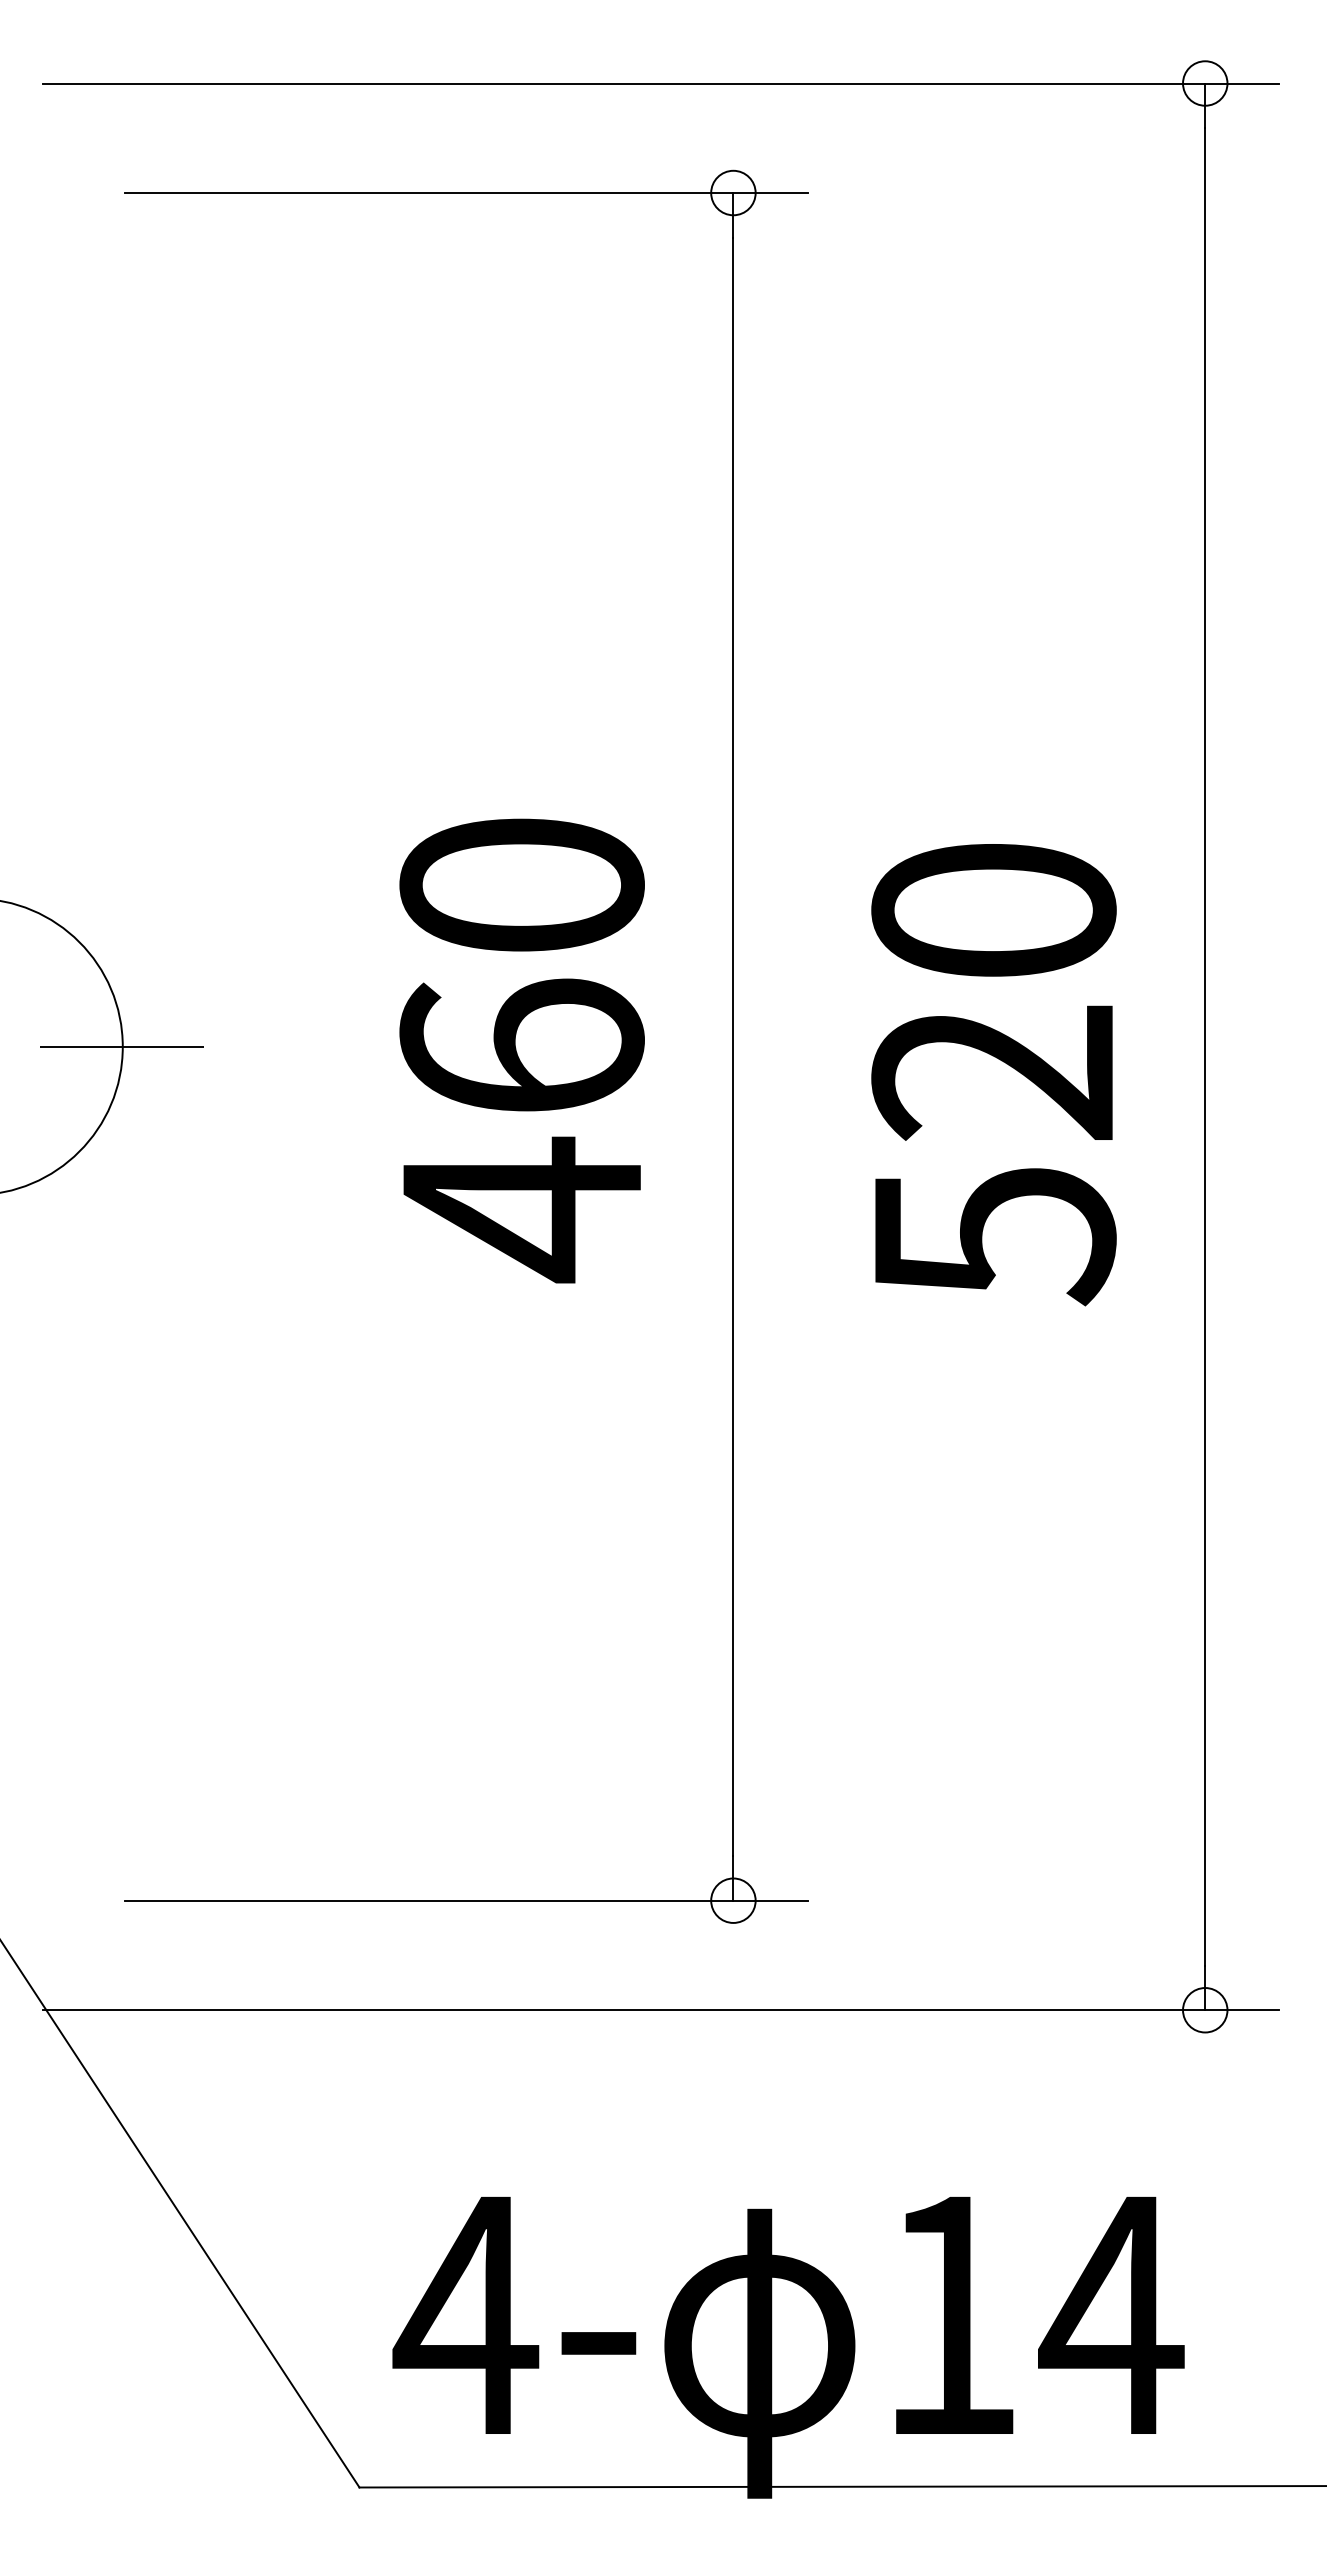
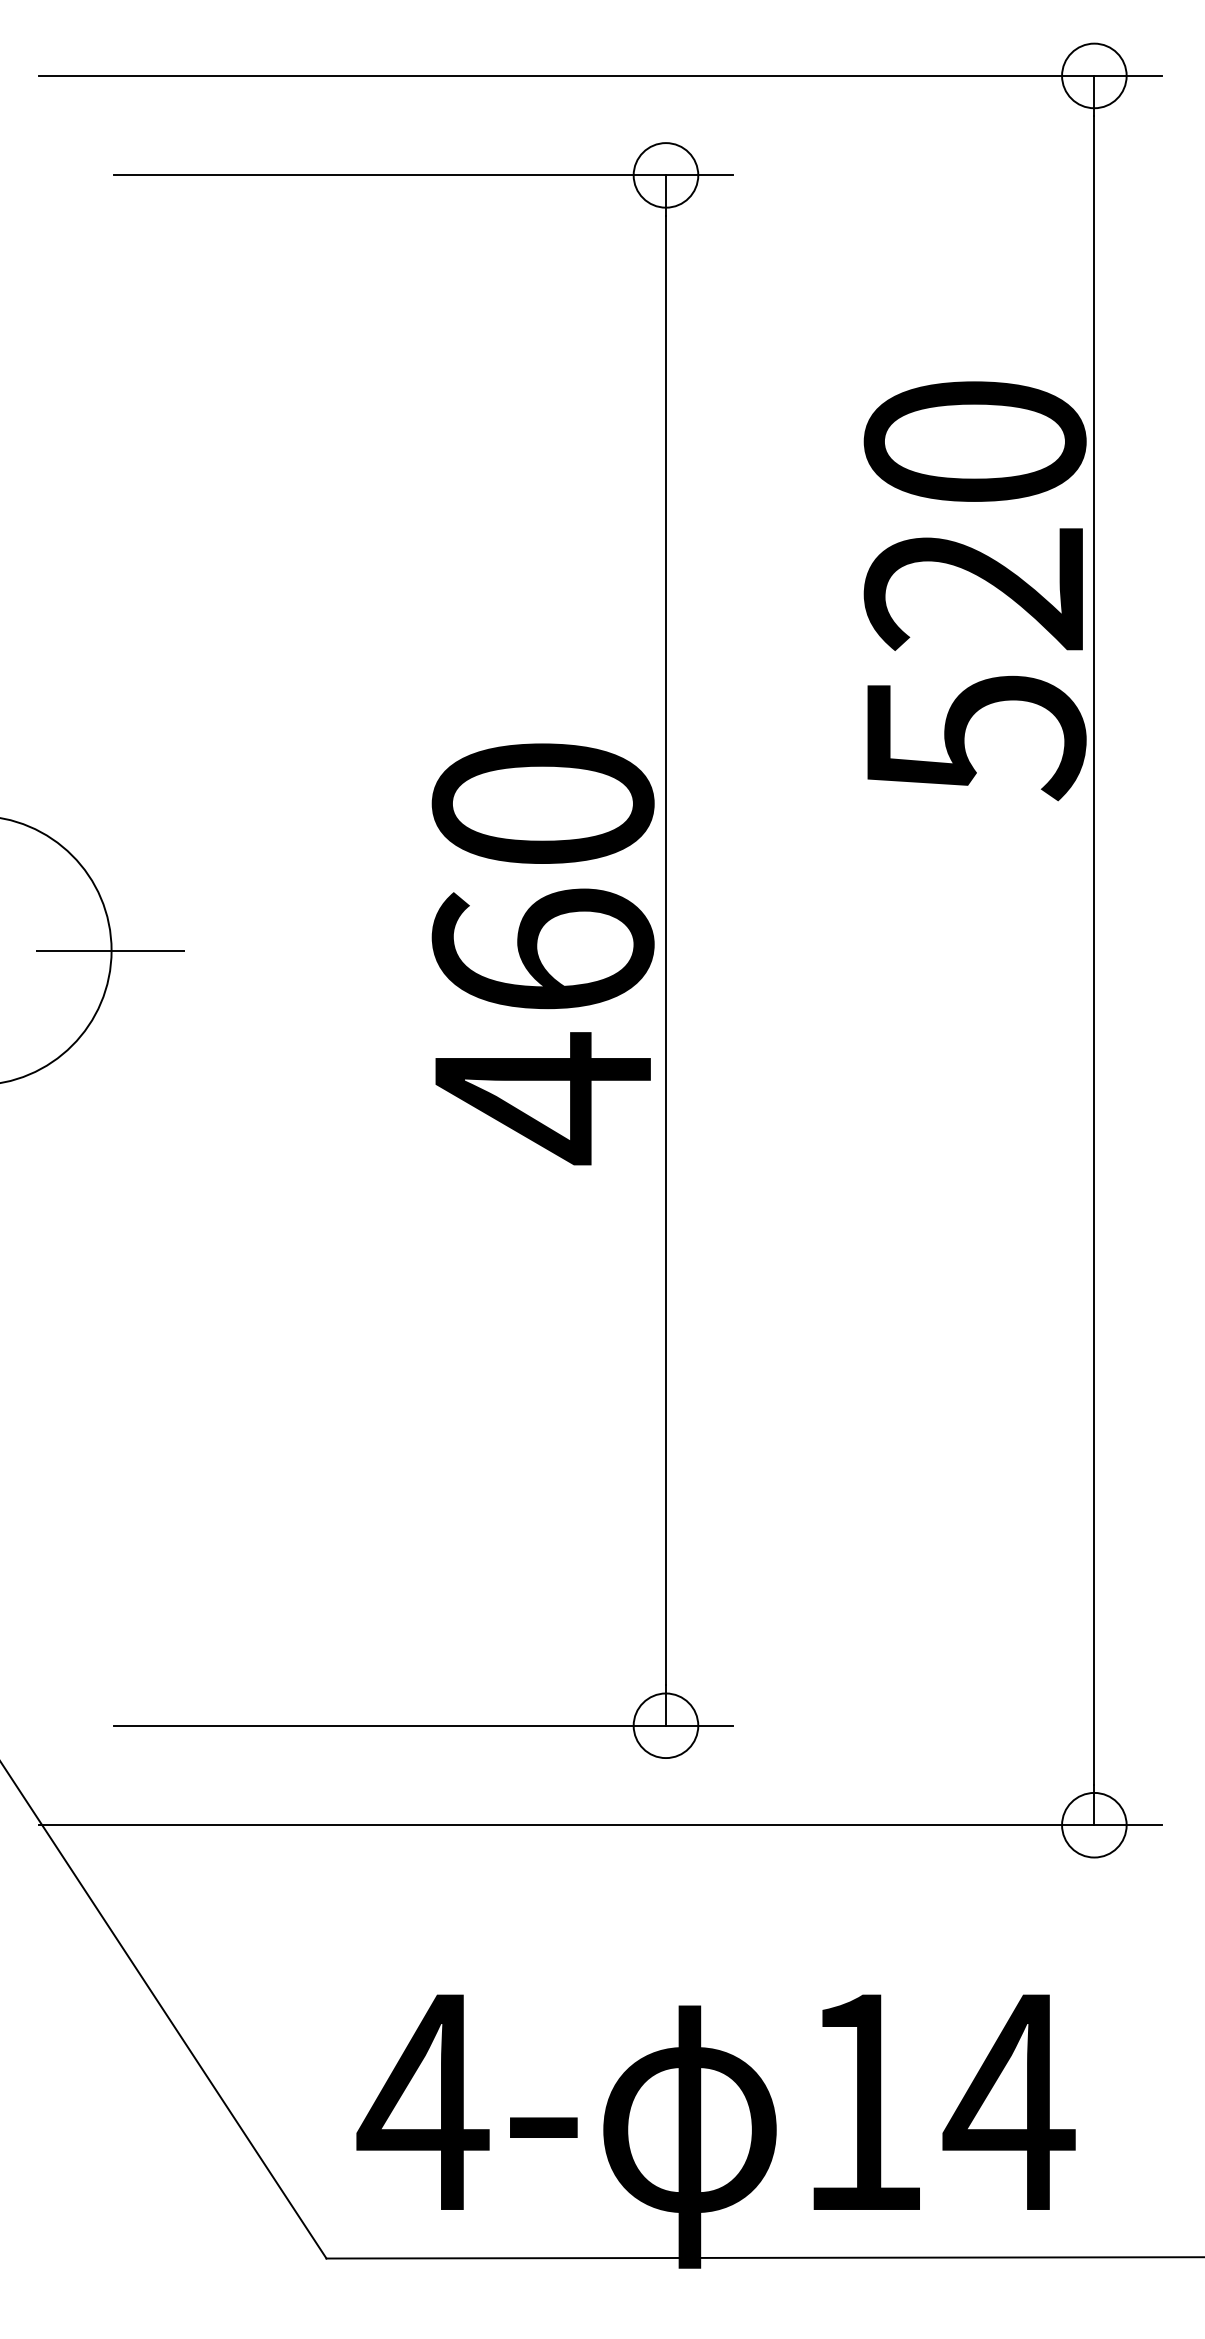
circle: (1205, 83) -> (1094, 75), size x1.6
circle: (733, 192) -> (666, 174), size x1.6
text: (521, 1050) -> (542, 953), moved
text: (993, 1075) -> (974, 591), moved
circle: (733, 1900) -> (666, 1725), size x1.6
circle: (1205, 2010) -> (1094, 1825), size x1.6

